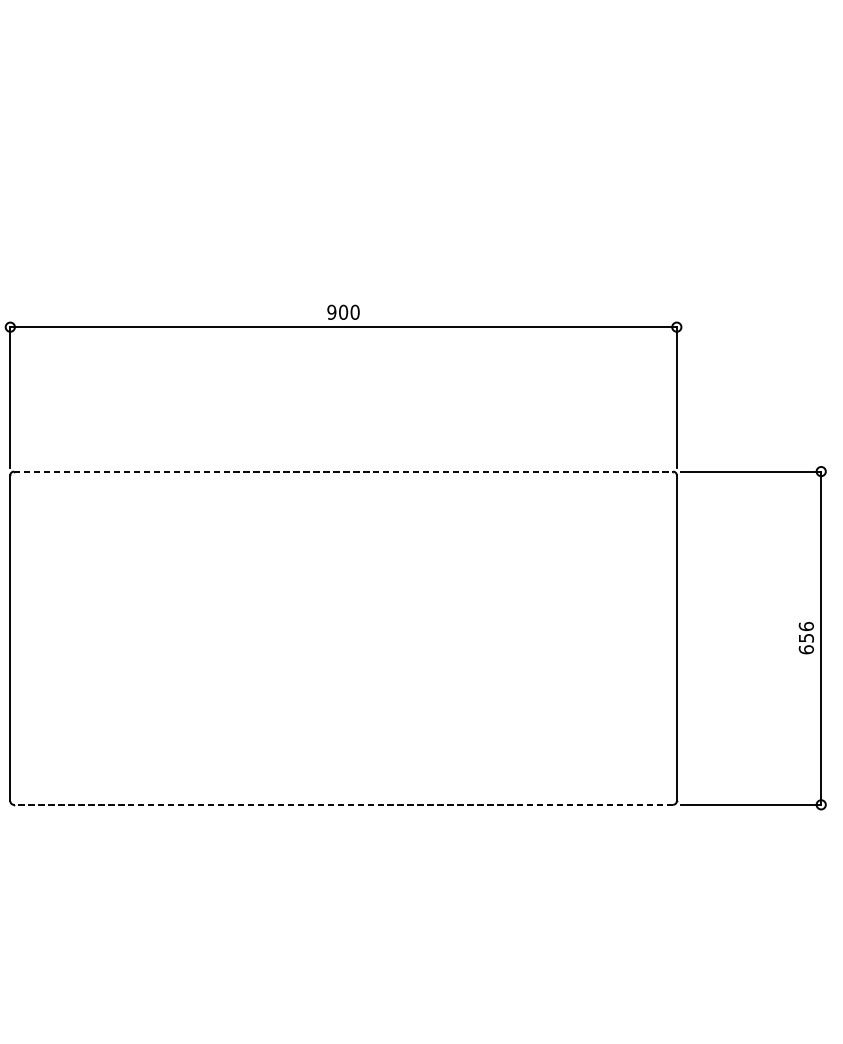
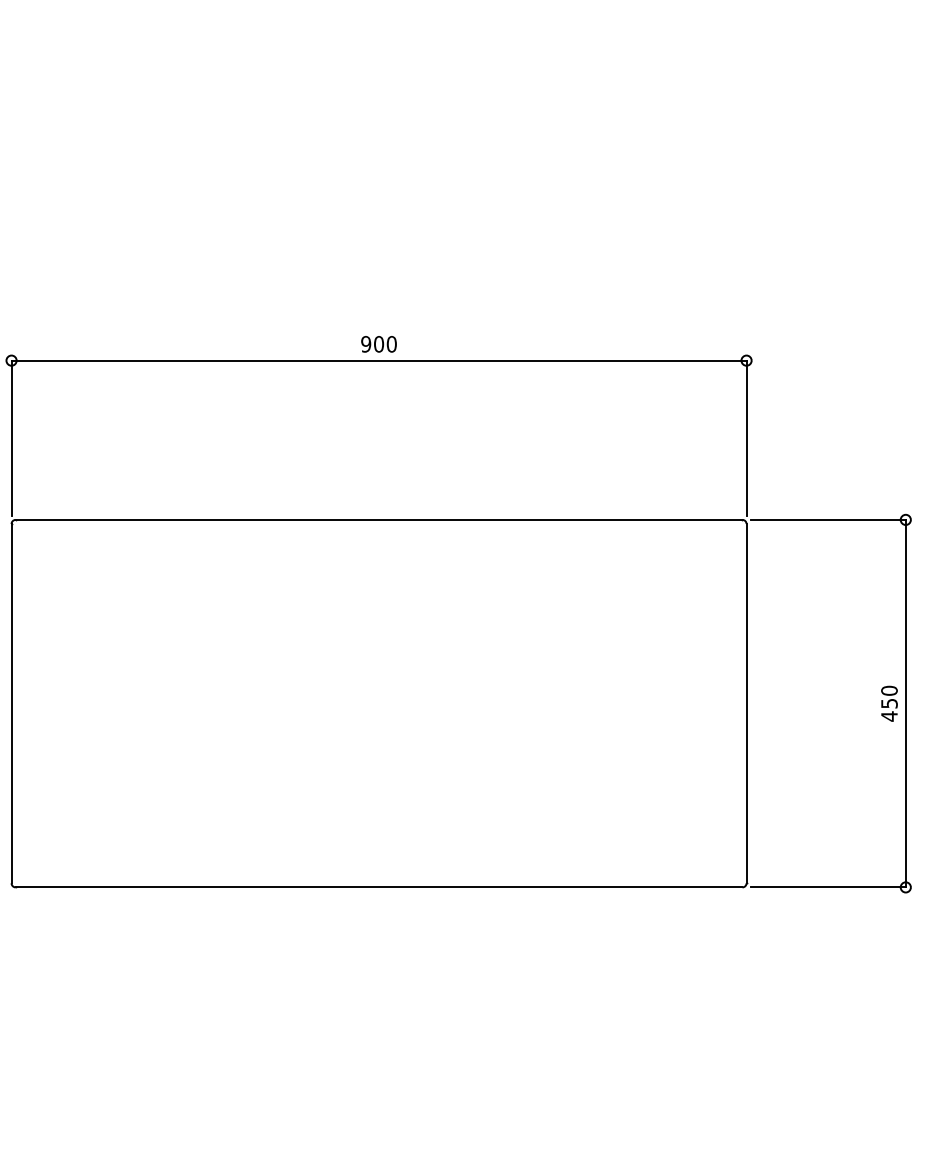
line: (343, 471) -> (379, 519), dashed -> solid
text: (806, 638) -> (889, 703), 656 -> 450
line: (343, 804) -> (378, 887), dashed -> solid

